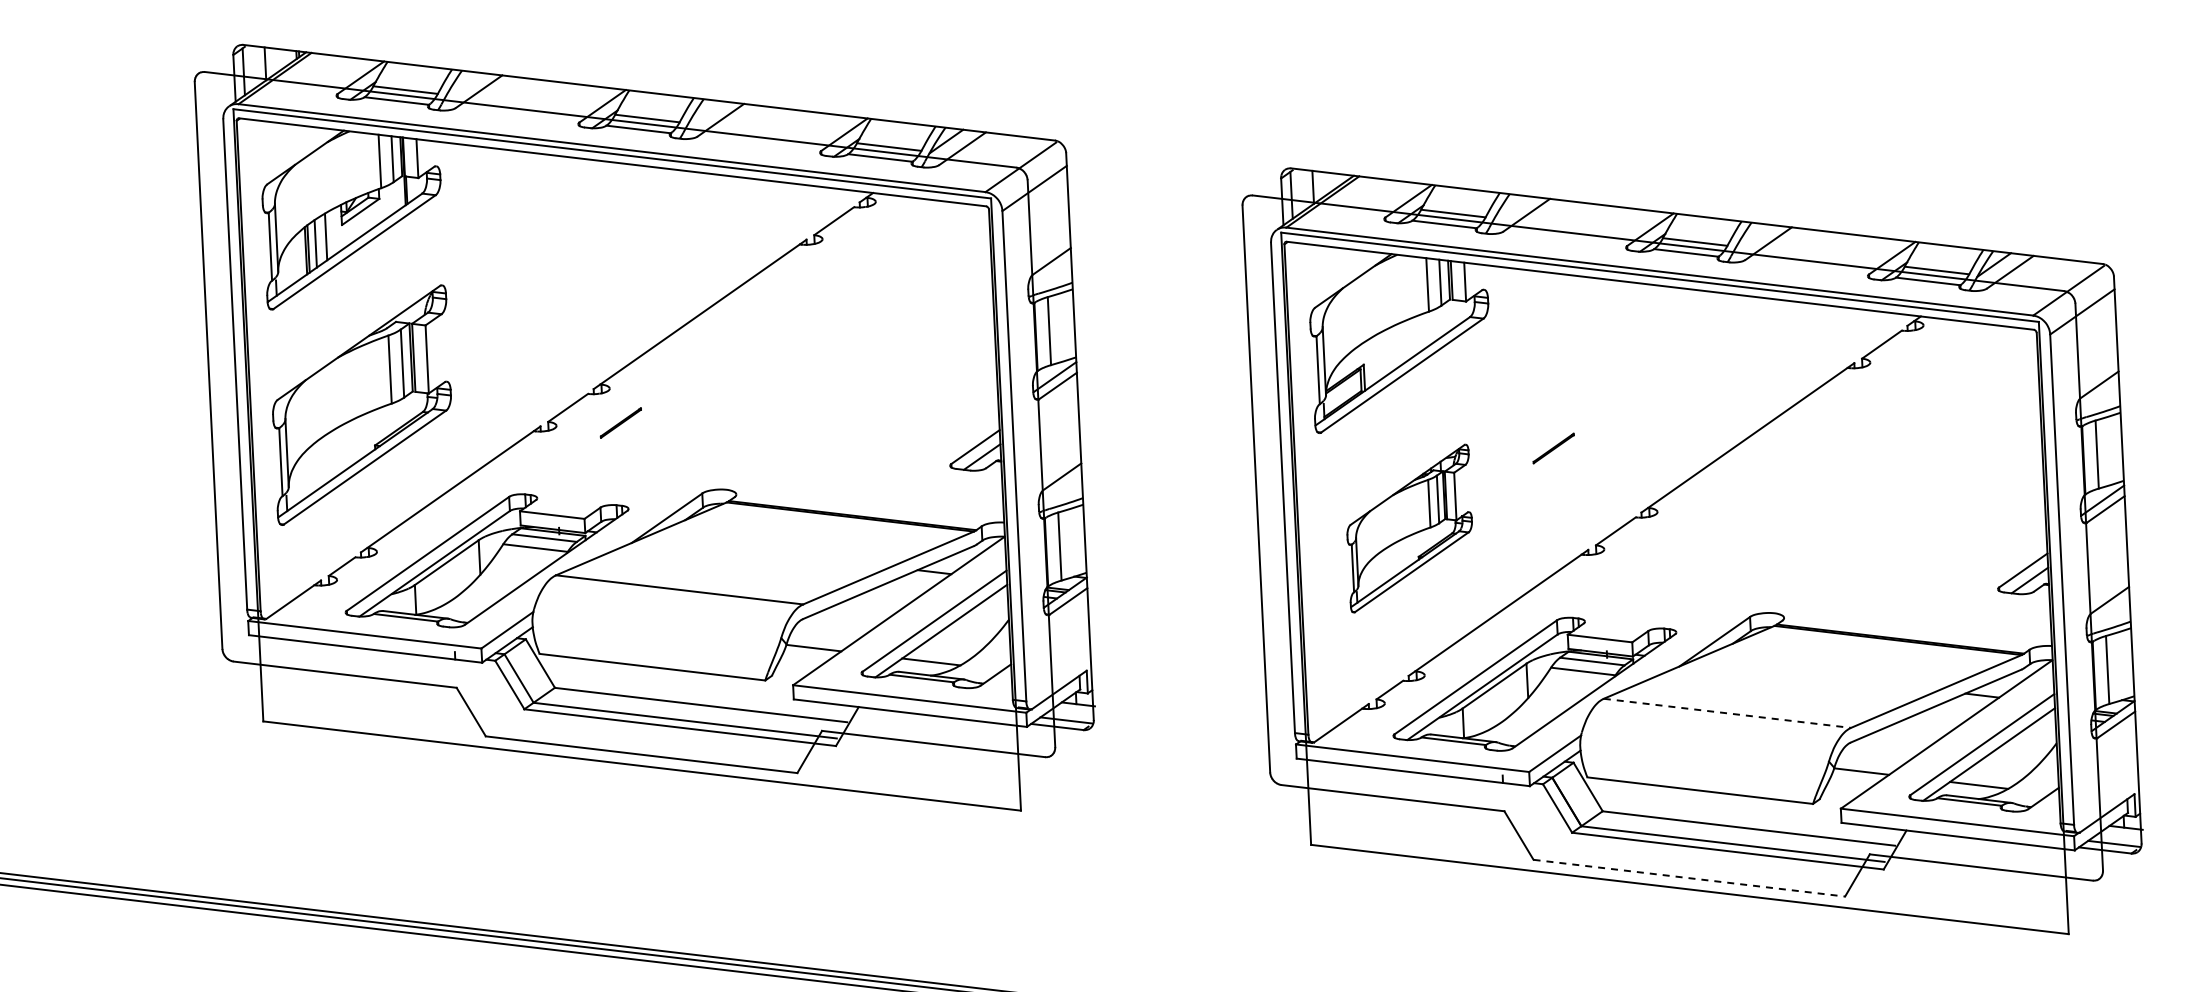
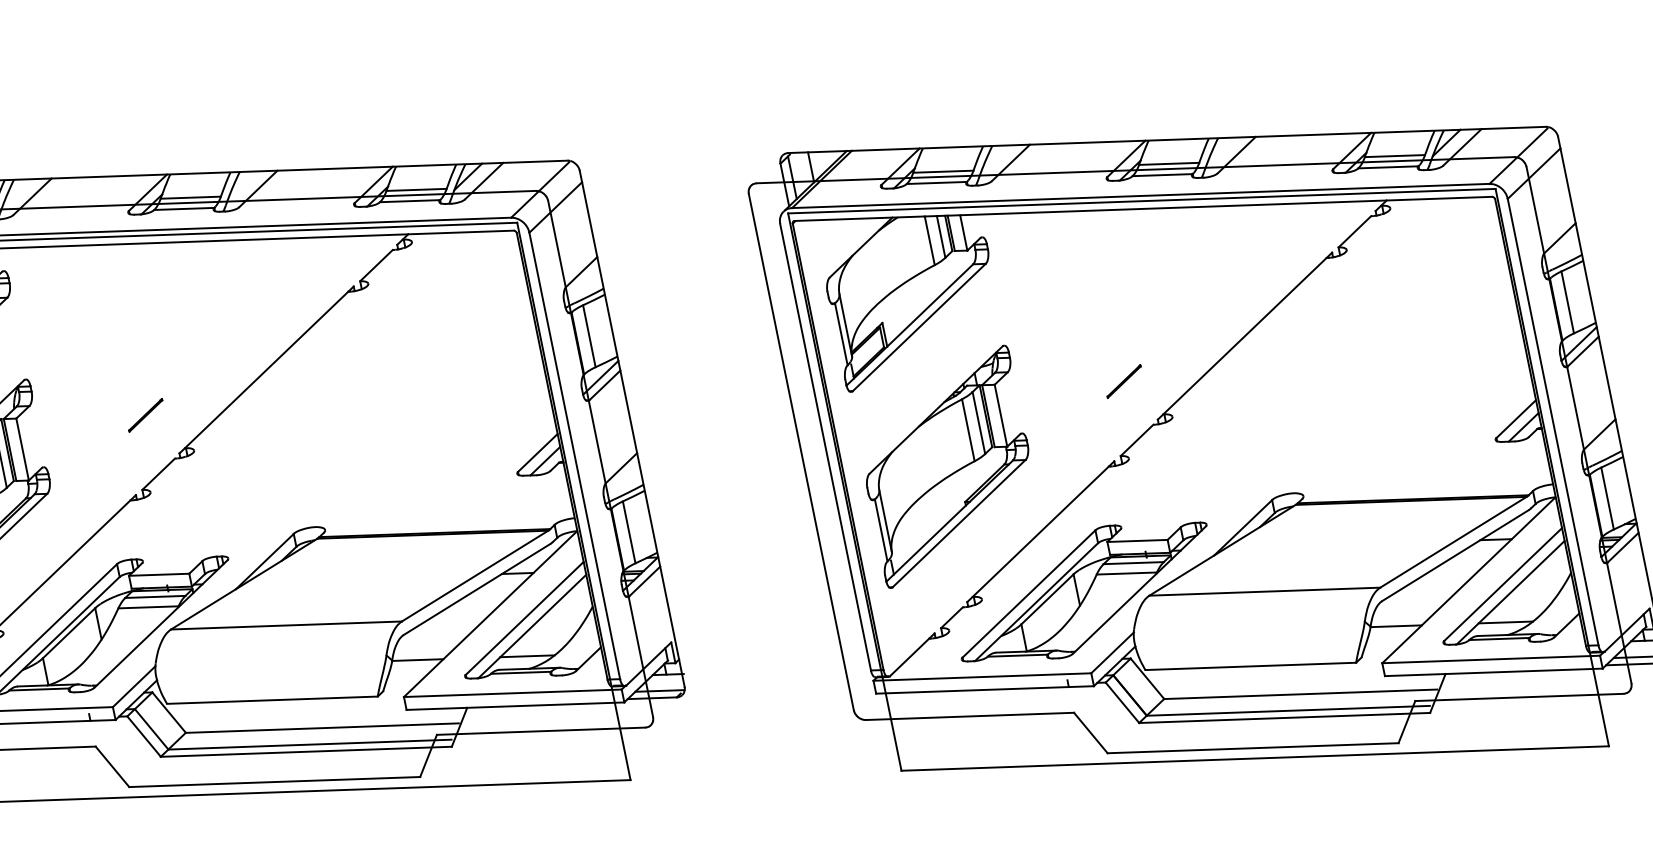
line: (620, 422) -> (145, 414), moved
line: (1553, 448) -> (1123, 381), moved
part: (1409, 528) -> (947, 466), size x1.43
line: (1727, 713) -> (1264, 591), dashed -> solid
line: (1689, 878) -> (1253, 748), dashed -> solid

